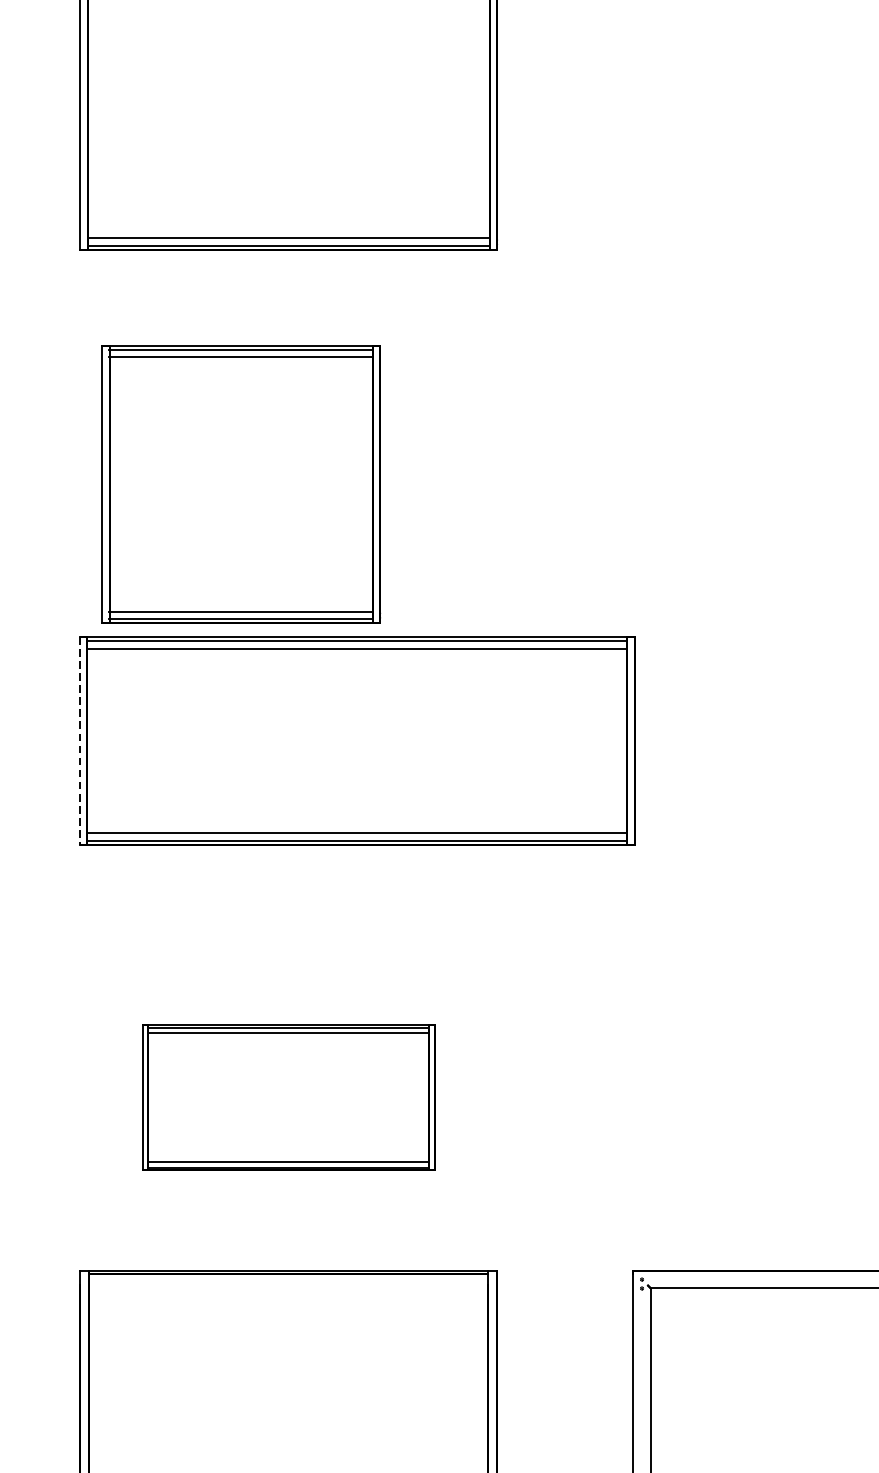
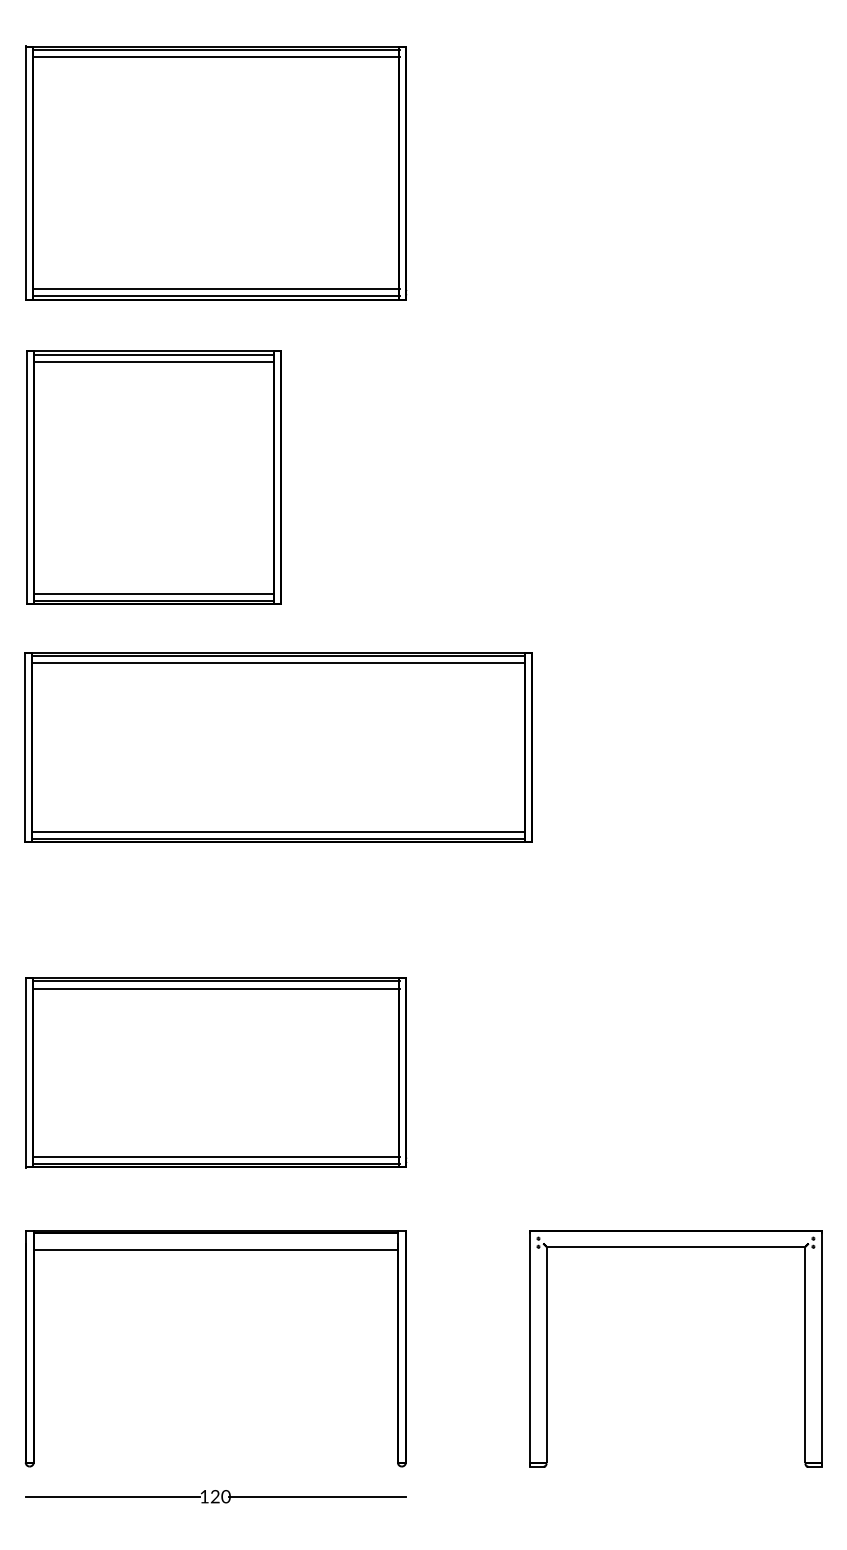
part: (240, 484) -> (153, 477), moved
line: (79, 741) -> (25, 747), dashed -> solid
part: (288, 1097) -> (216, 1072), size x1.43
line: (287, 1291) -> (215, 1249), added

